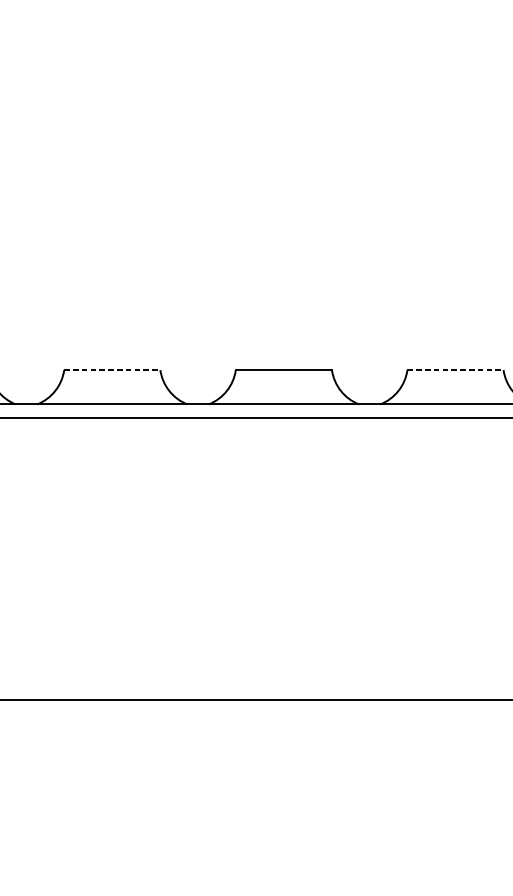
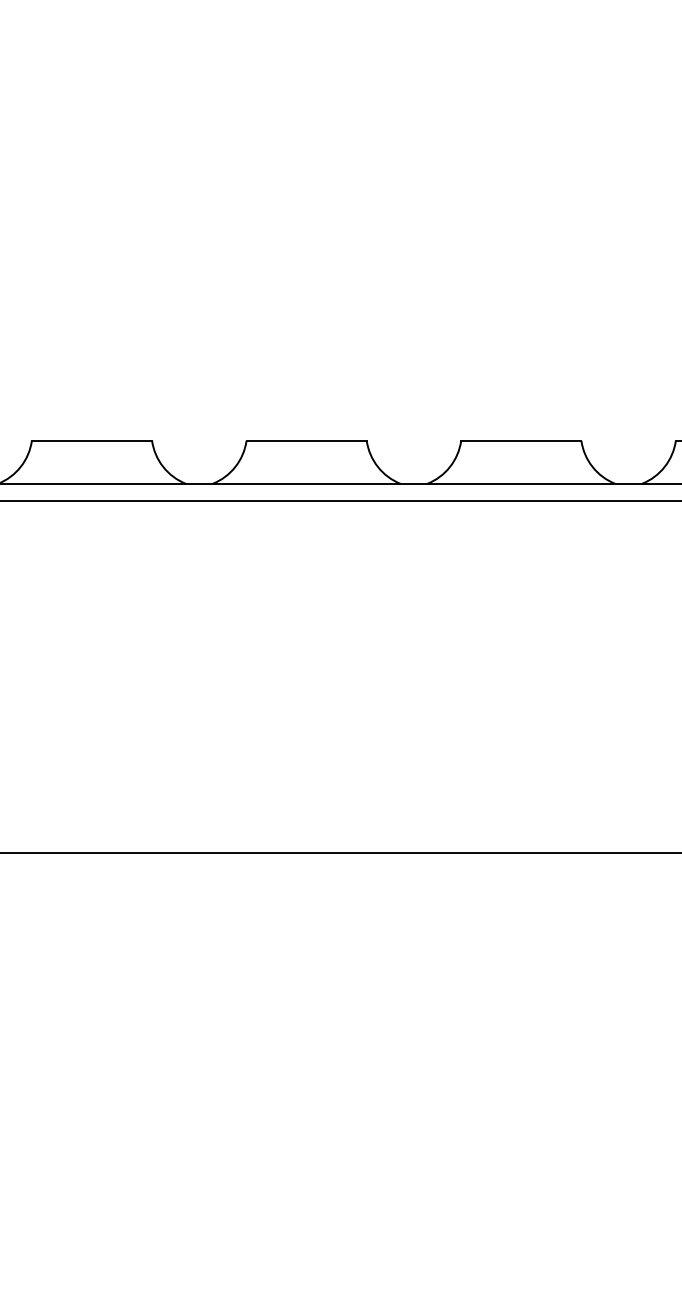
line: (112, 369) -> (92, 440), dashed -> solid
line: (455, 369) -> (521, 440), dashed -> solid

